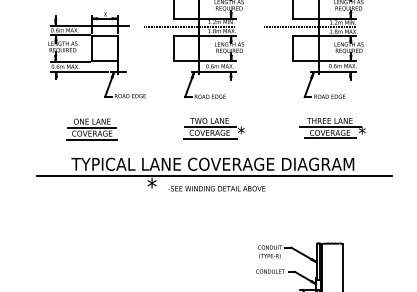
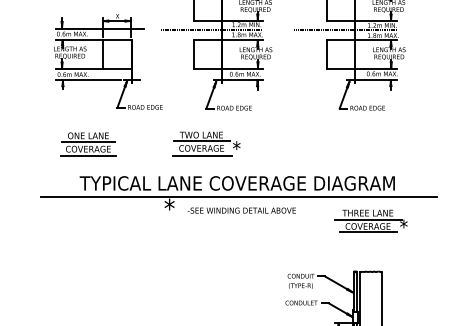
part: (213, 128) -> (205, 143), moved
part: (332, 128) -> (370, 221), moved
part: (91, 129) -> (87, 144), moved

